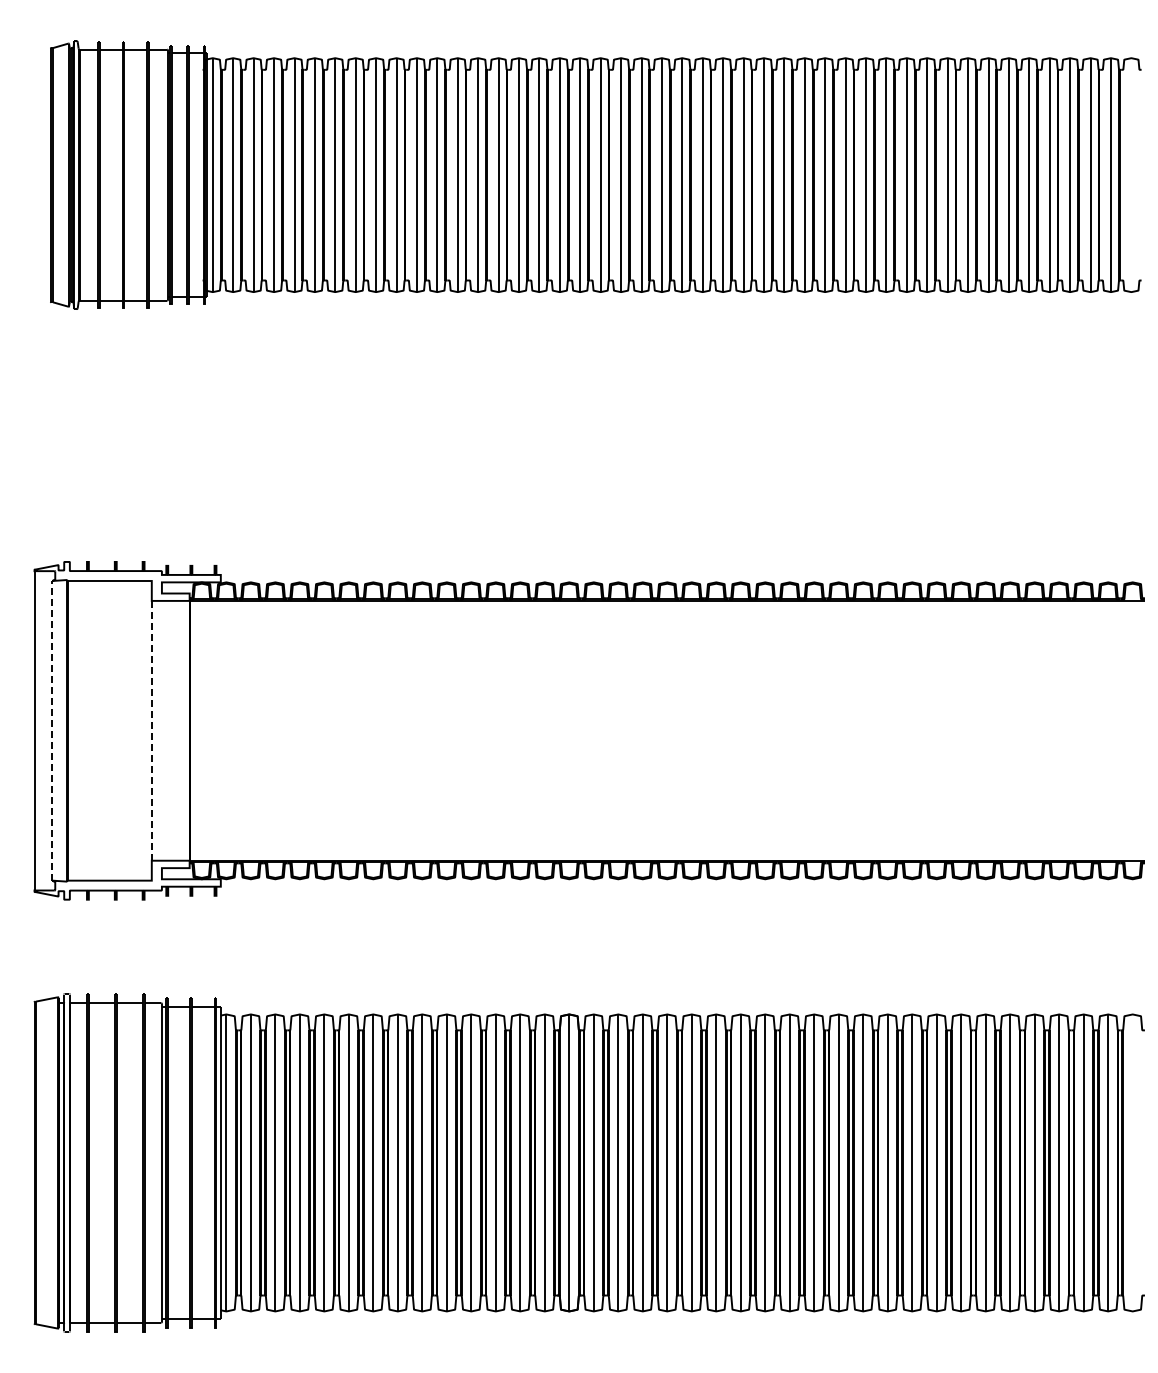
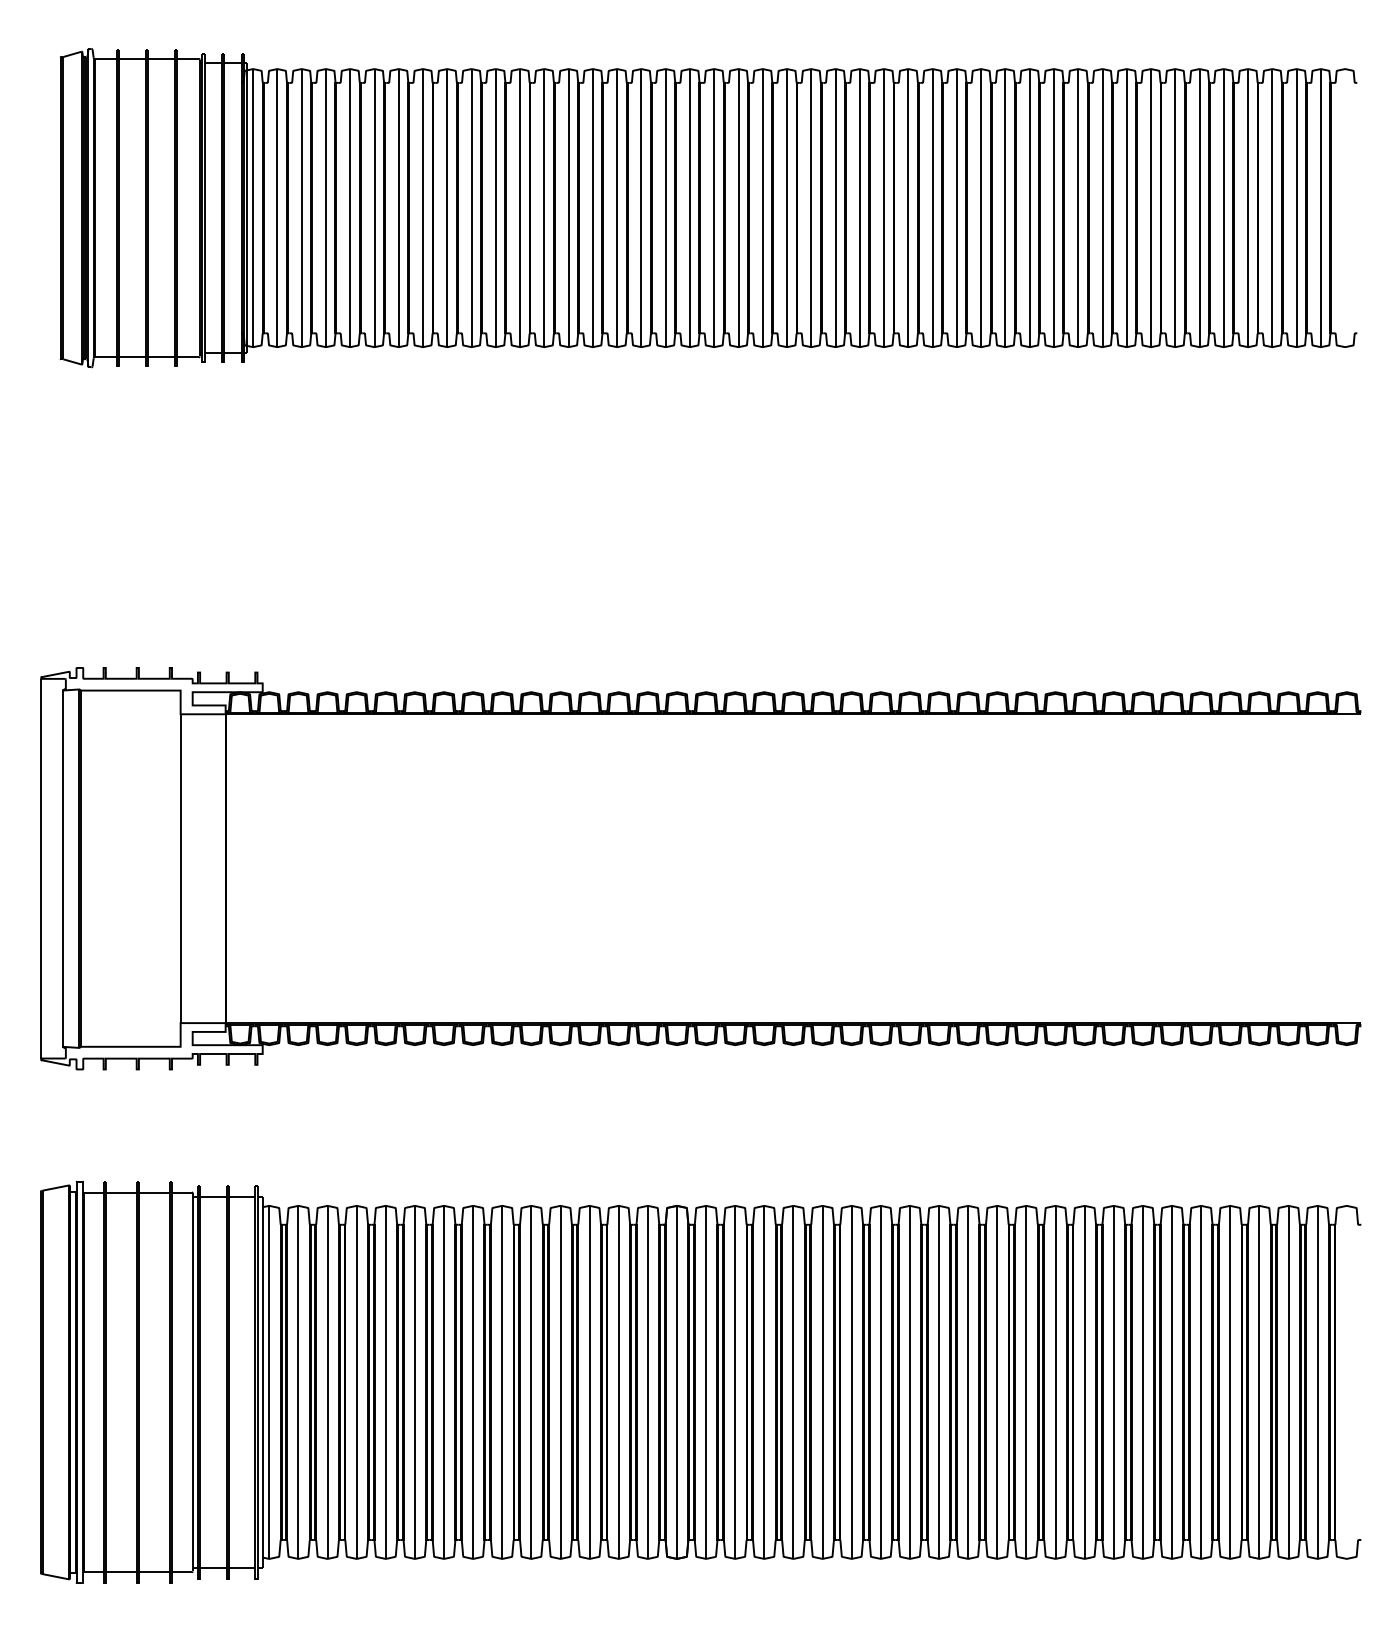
line: (52, 730) -> (62, 868), dashed -> solid
line: (151, 730) -> (180, 868), dashed -> solid

